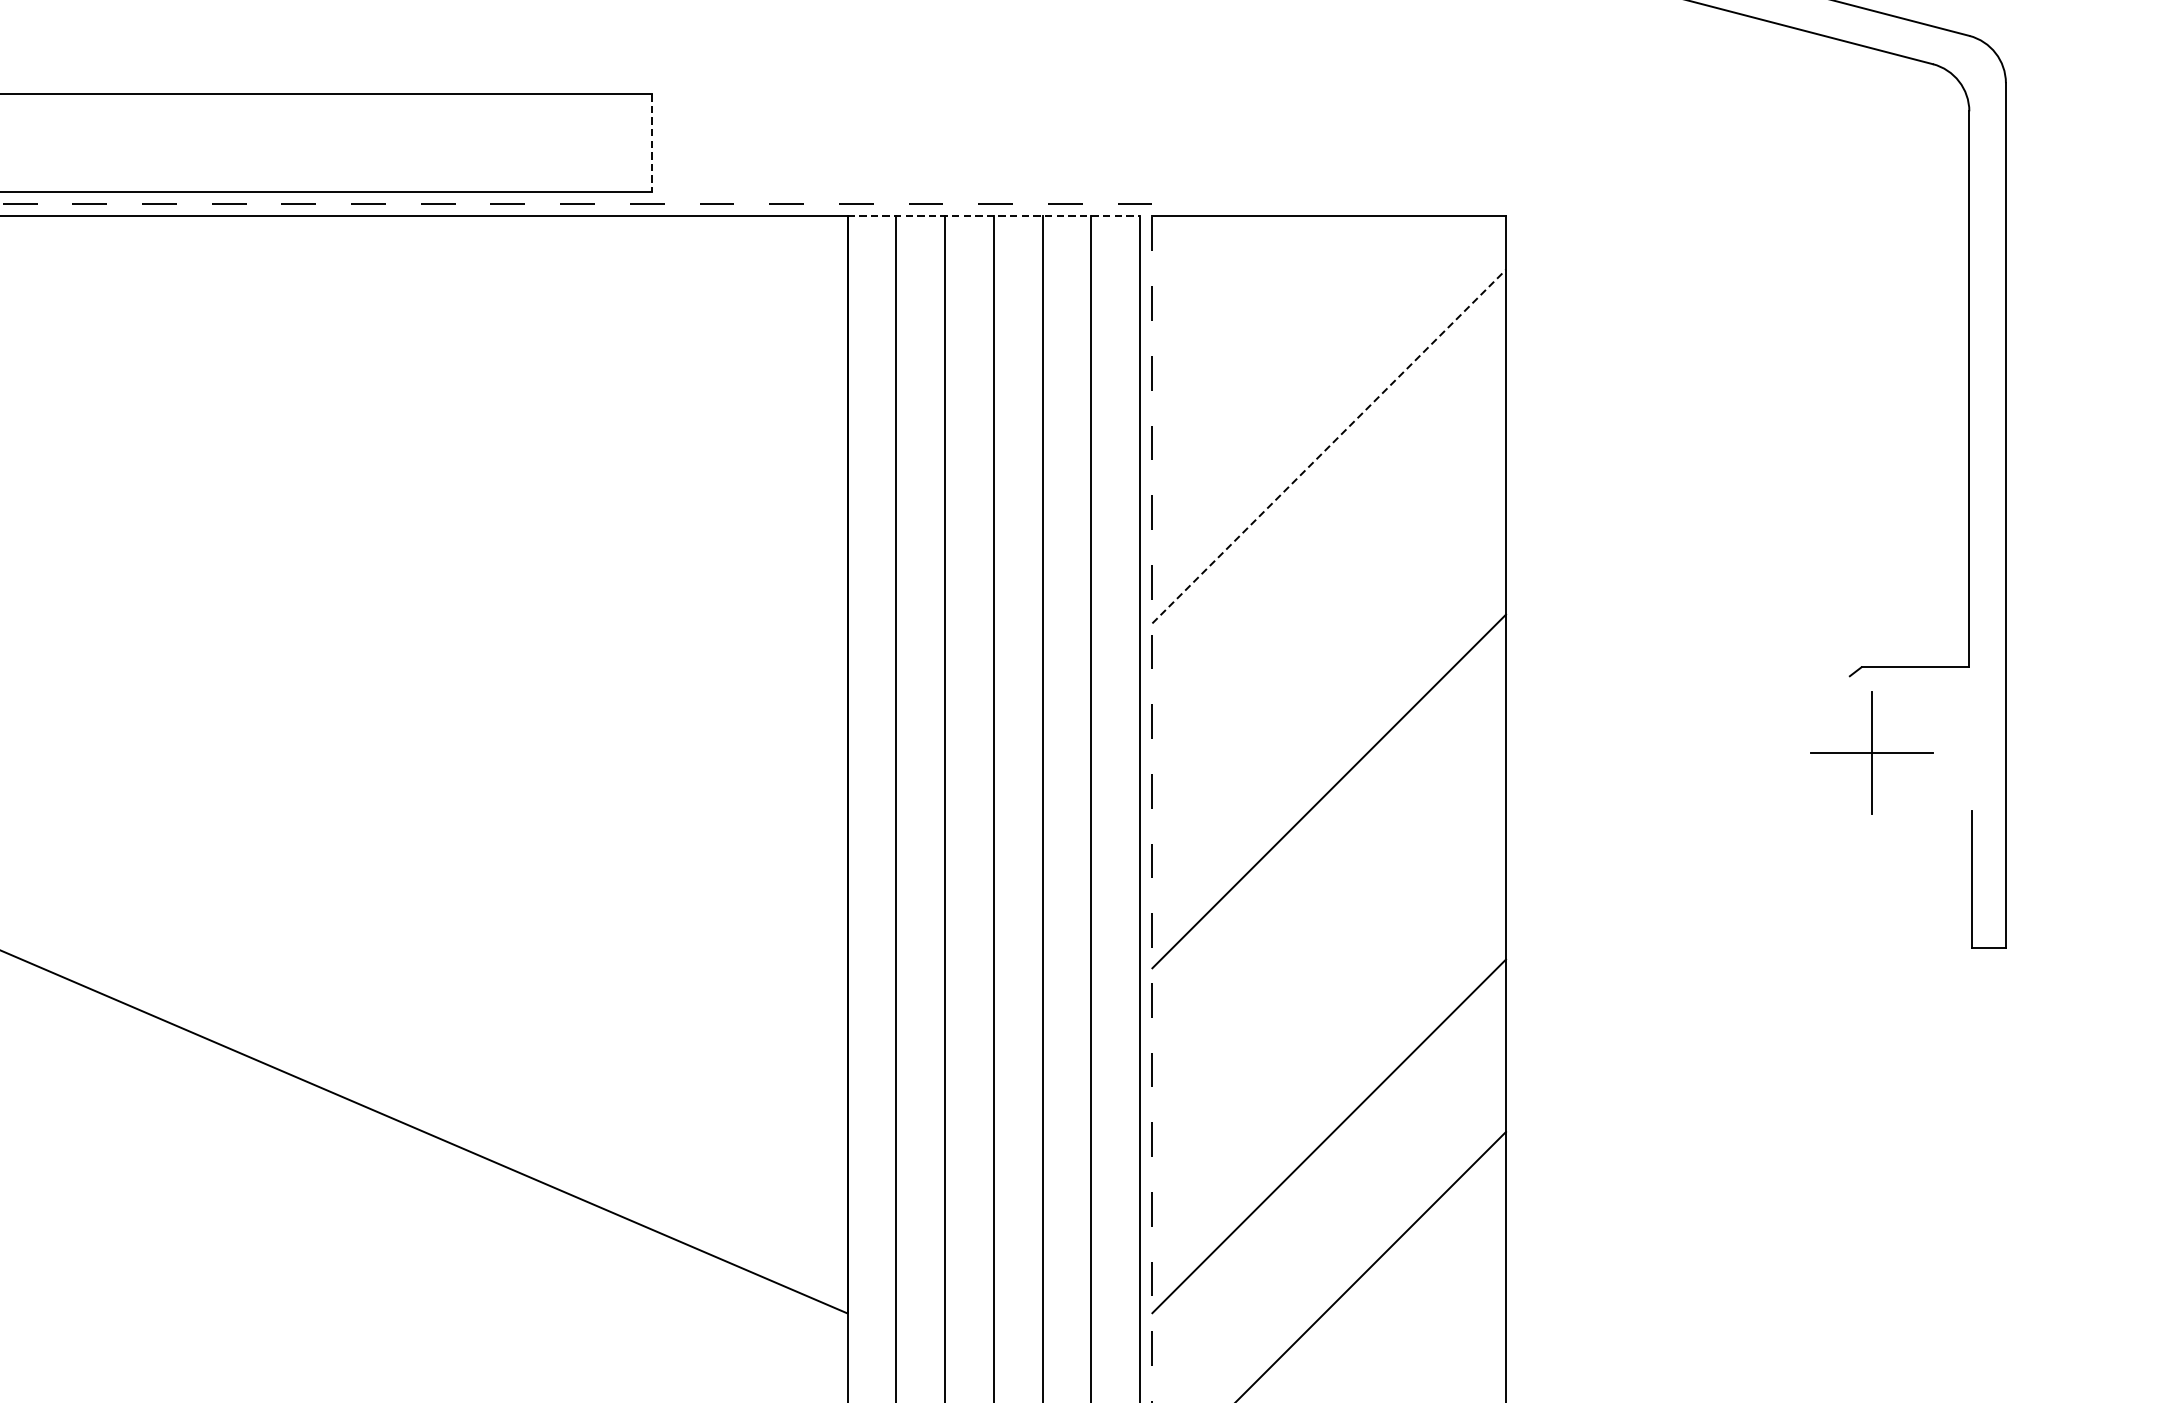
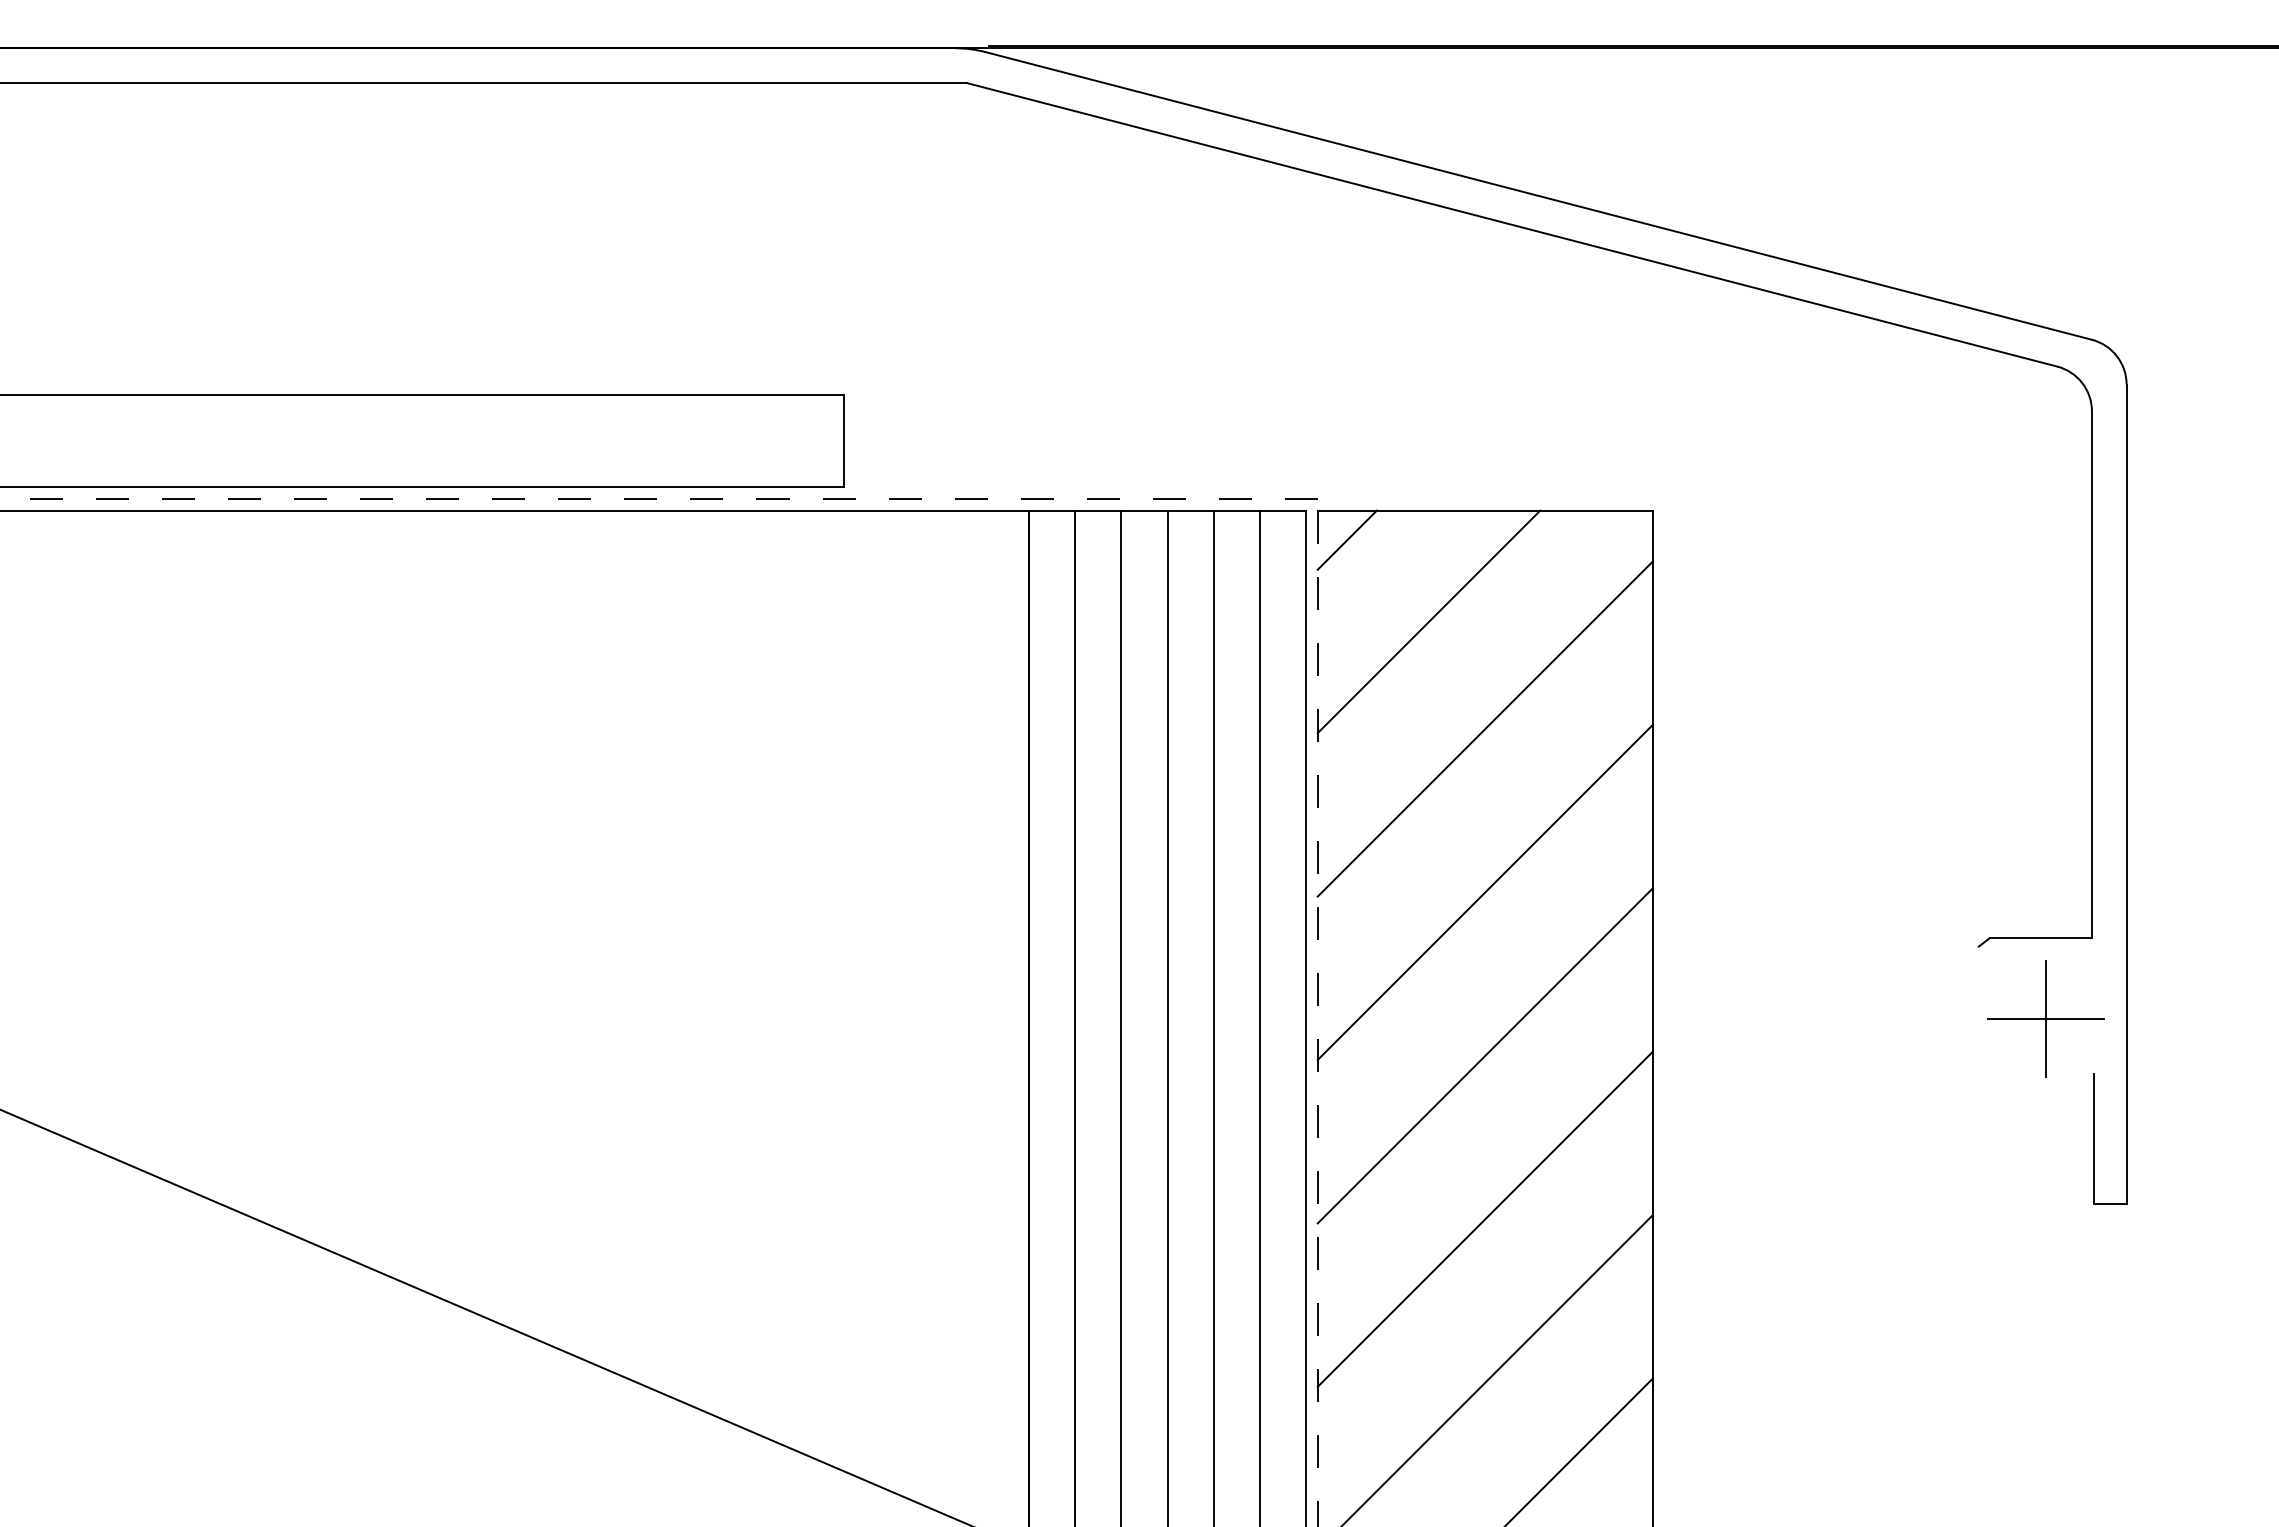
line: (651, 143) -> (843, 441), dashed -> solid
line: (993, 216) -> (1167, 510), dashed -> solid
line: (1182, 246) -> (1346, 539), added
line: (1269, 333) -> (1428, 621), added
line: (1329, 447) -> (1485, 729), dashed -> solid
line: (1328, 618) -> (1484, 891), added
part: (1871, 752) -> (2045, 1018), moved
line: (1328, 963) -> (1484, 1218), added

